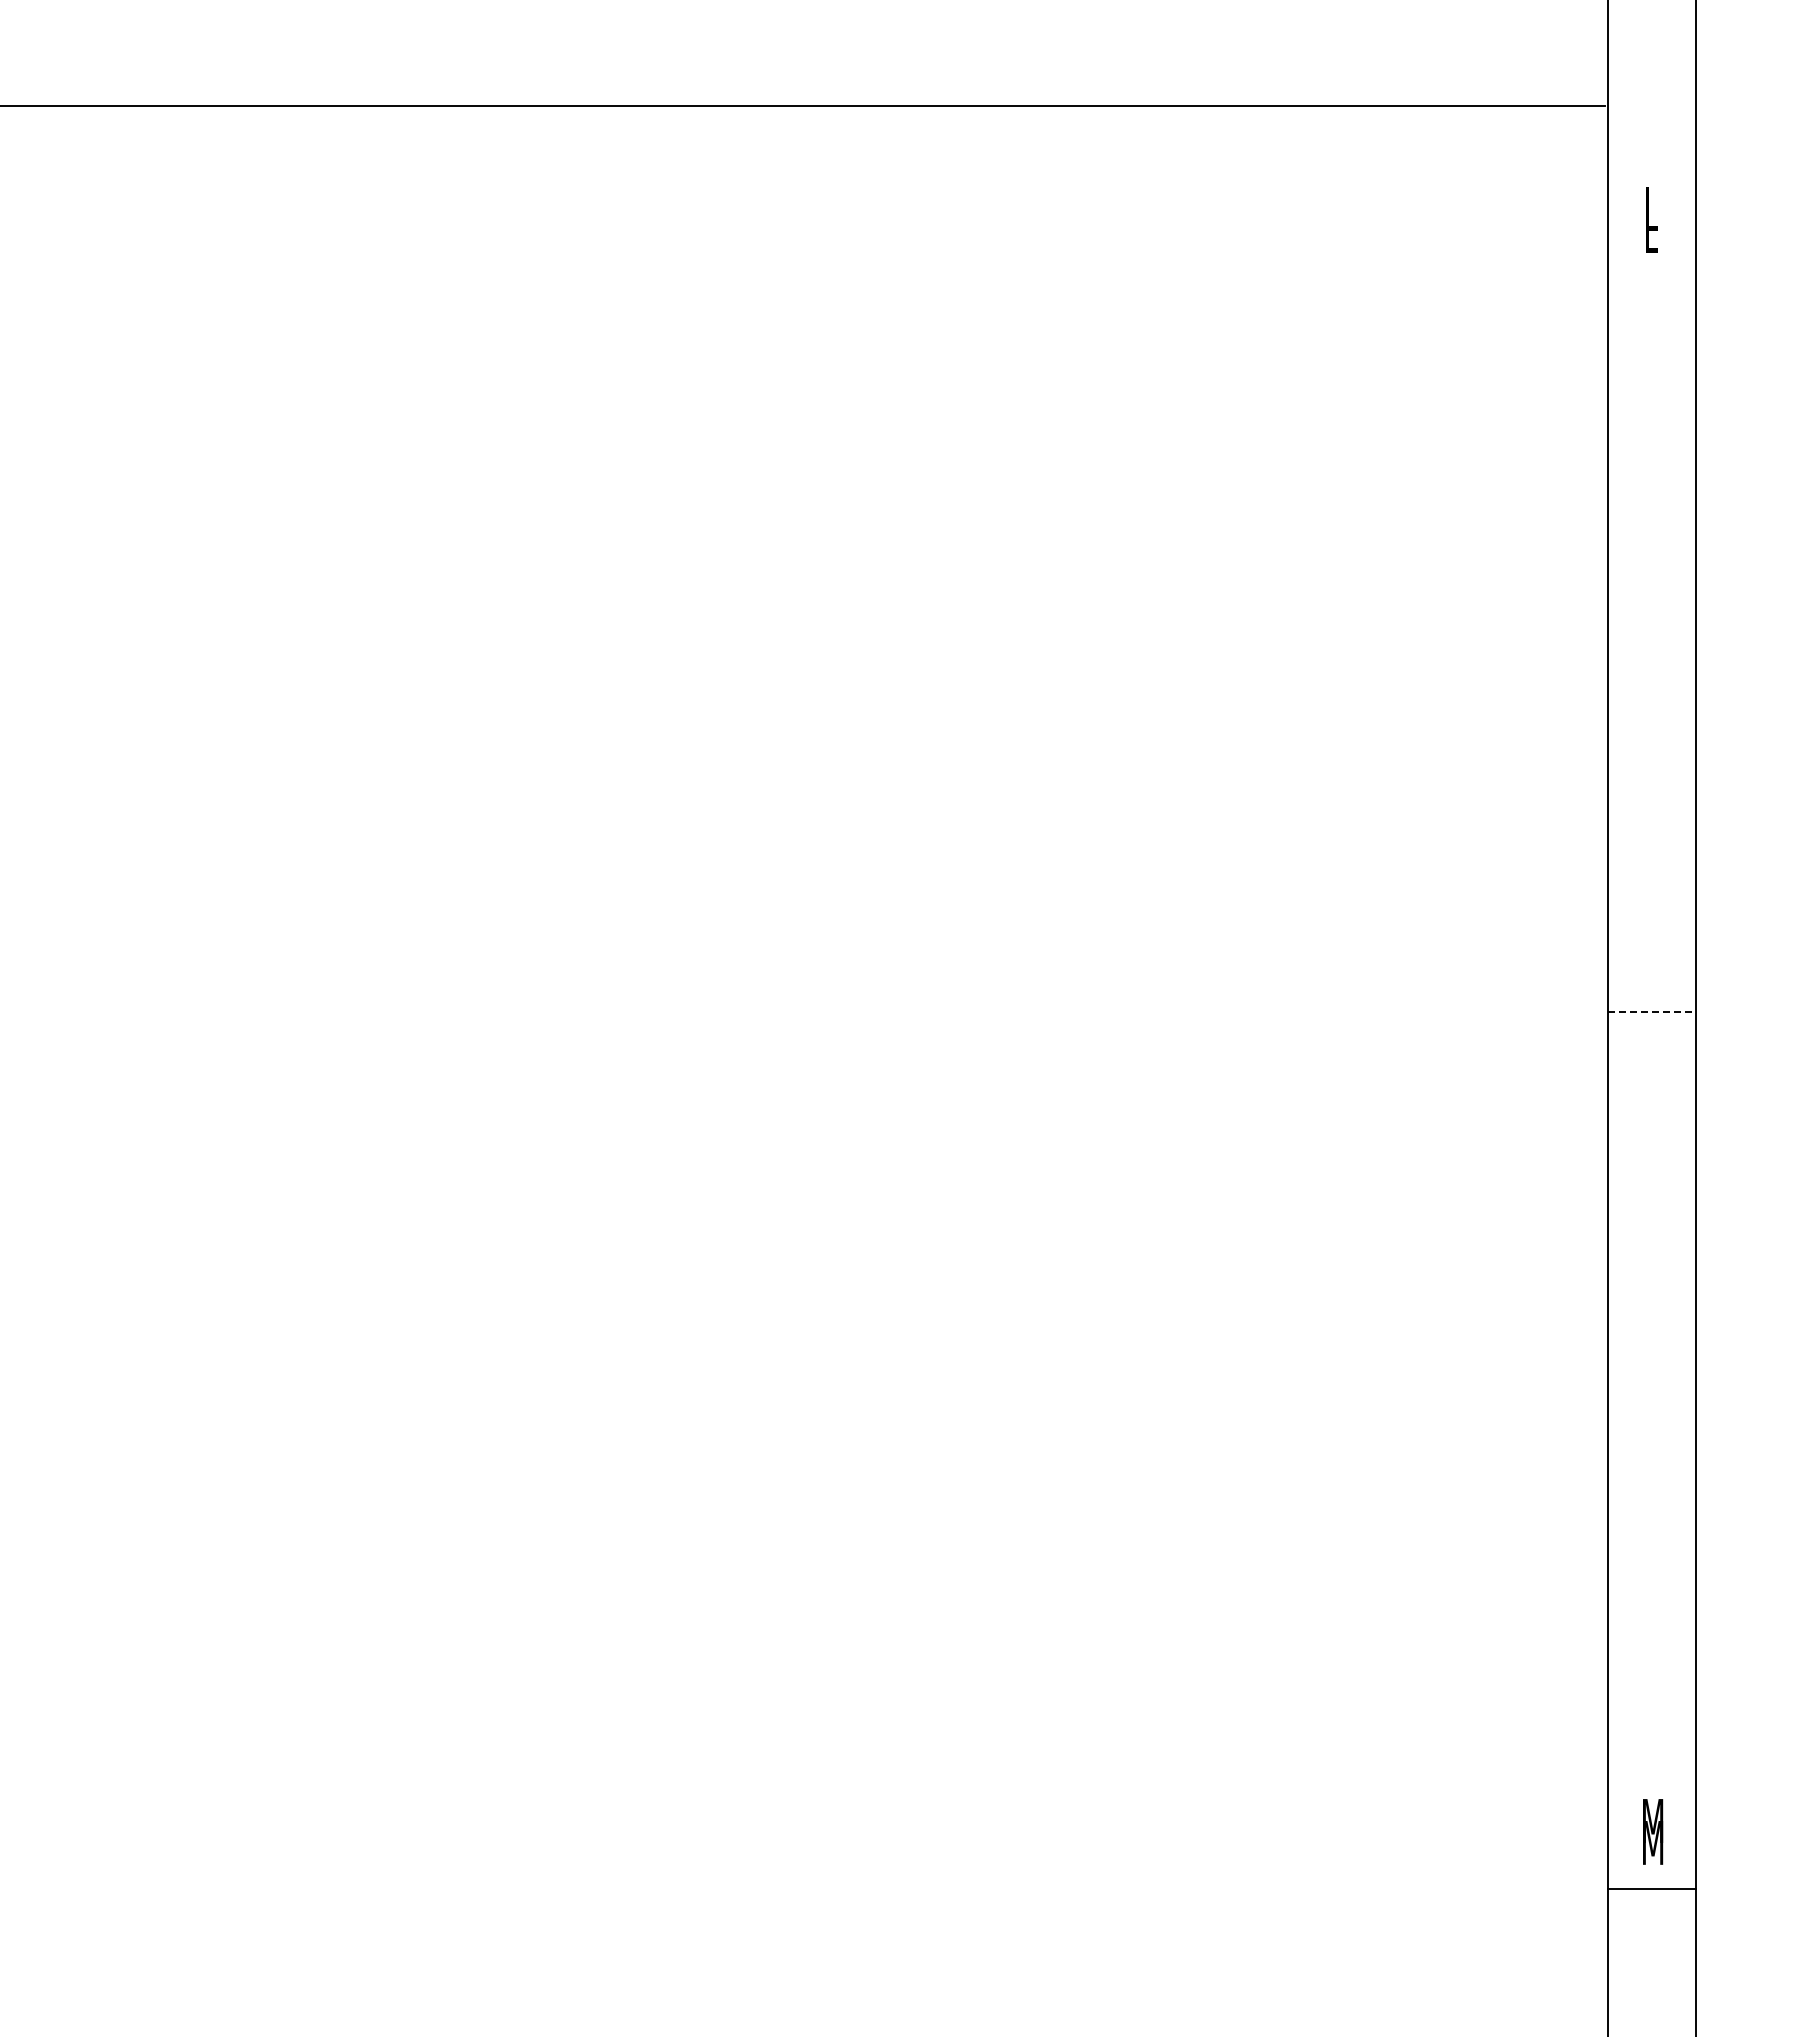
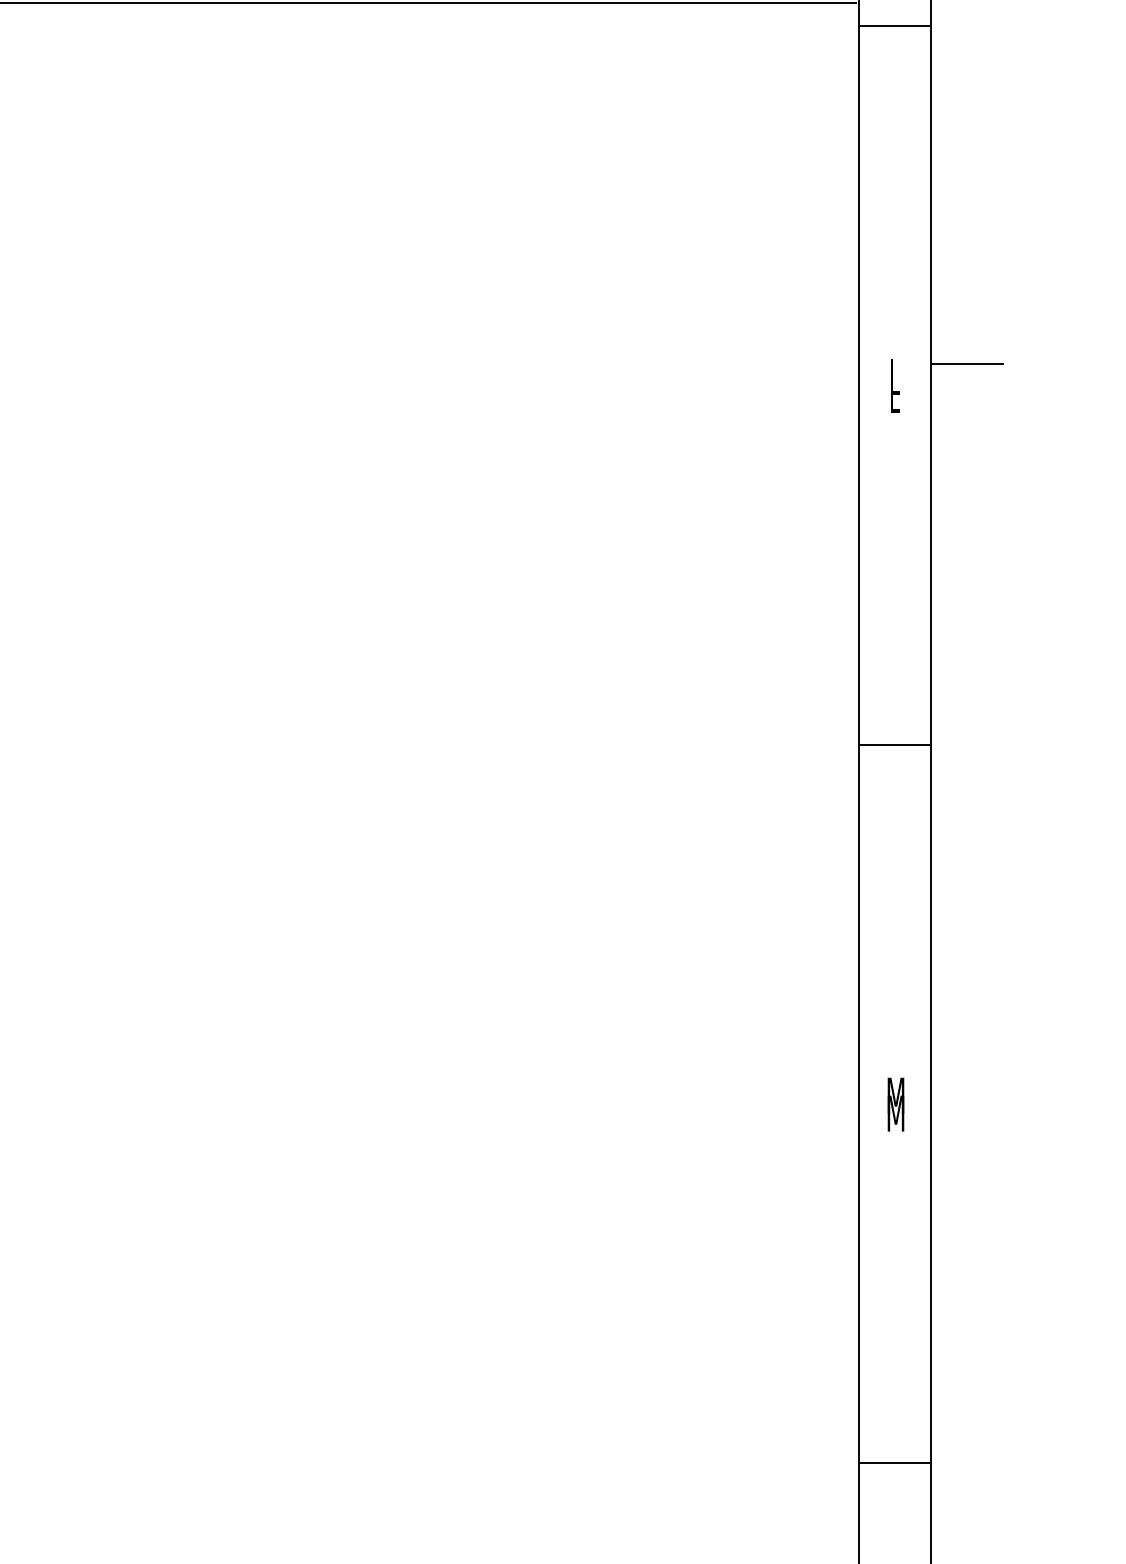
line: (1651, 134) -> (894, 26), added
text: (1651, 219) -> (894, 385), moved
line: (1739, 546) -> (966, 363), added
line: (1651, 1011) -> (894, 744), dashed -> solid
text: (1653, 1831) -> (896, 1104), moved

